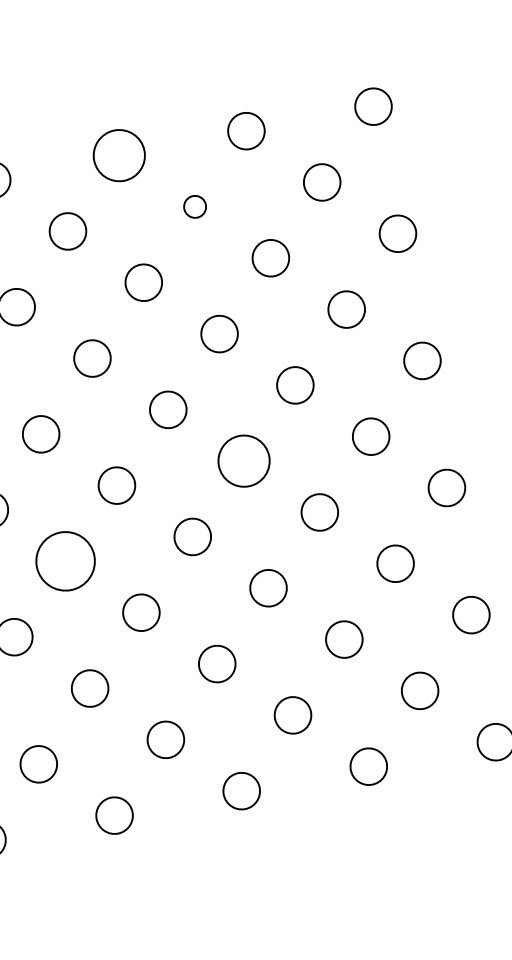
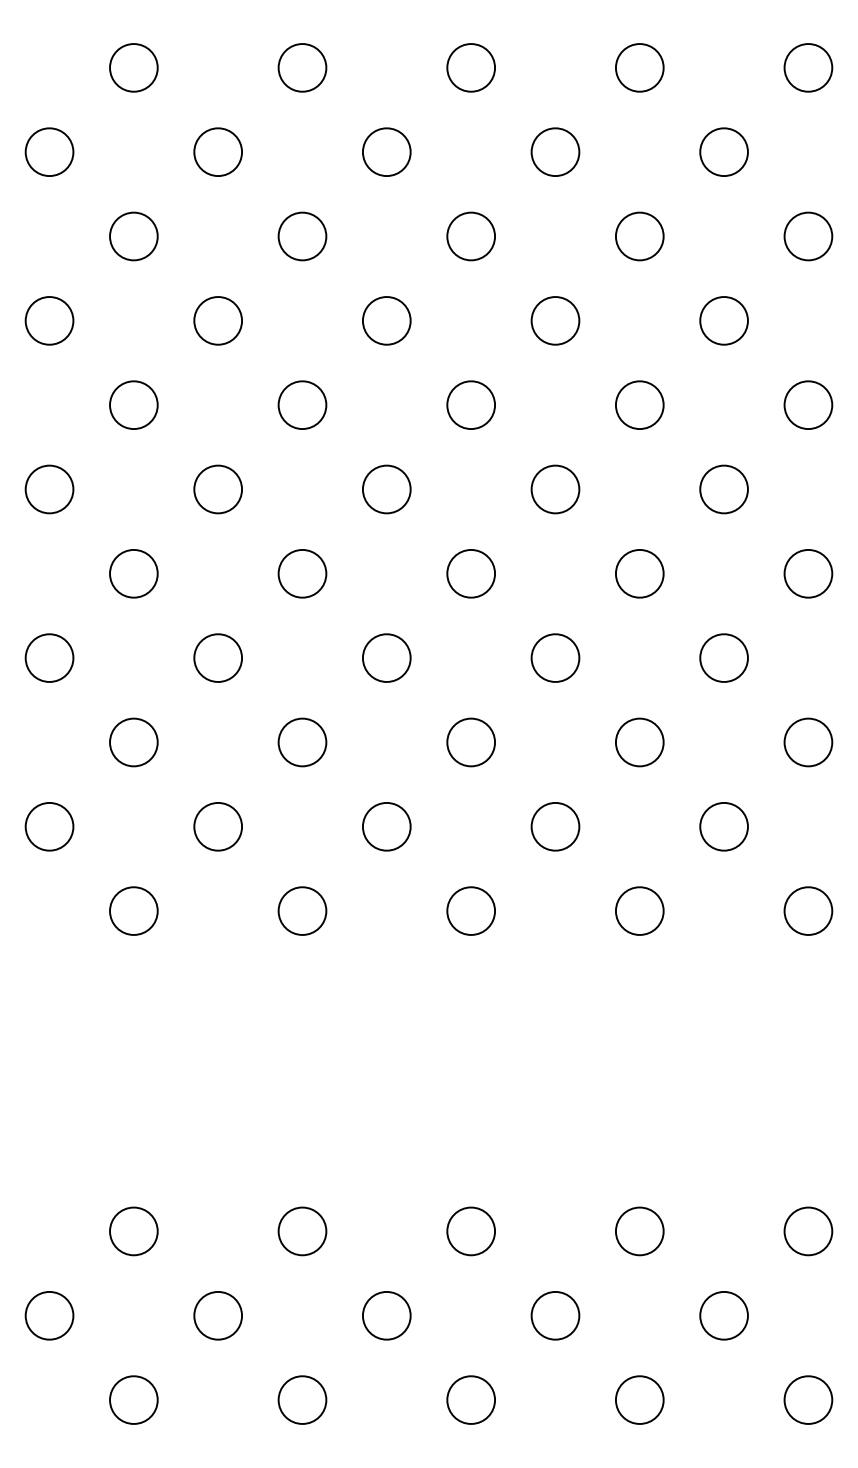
circle: (119, 155) -> (471, 67), size x0.71
circle: (195, 206) -> (555, 151), size x1.67
circle: (244, 461) -> (555, 489), size x0.71
circle: (65, 561) -> (302, 573), size x0.62

